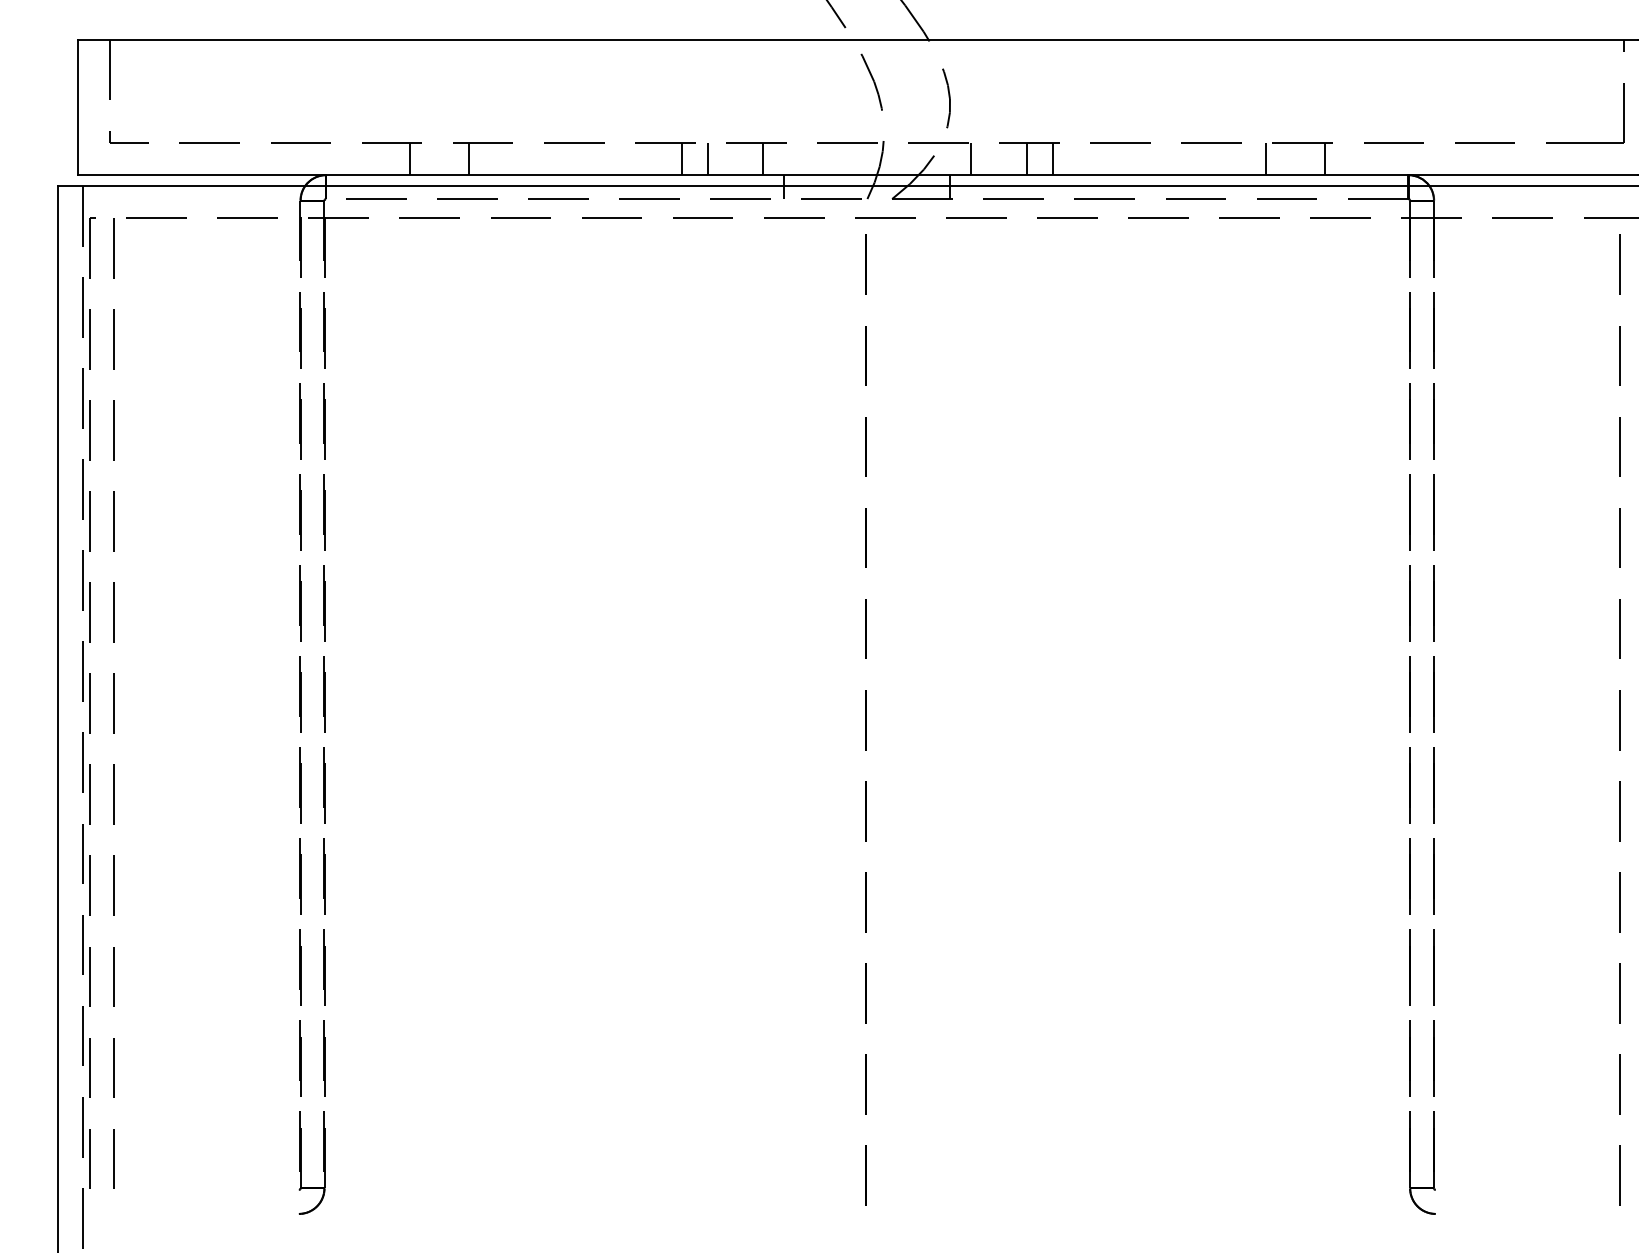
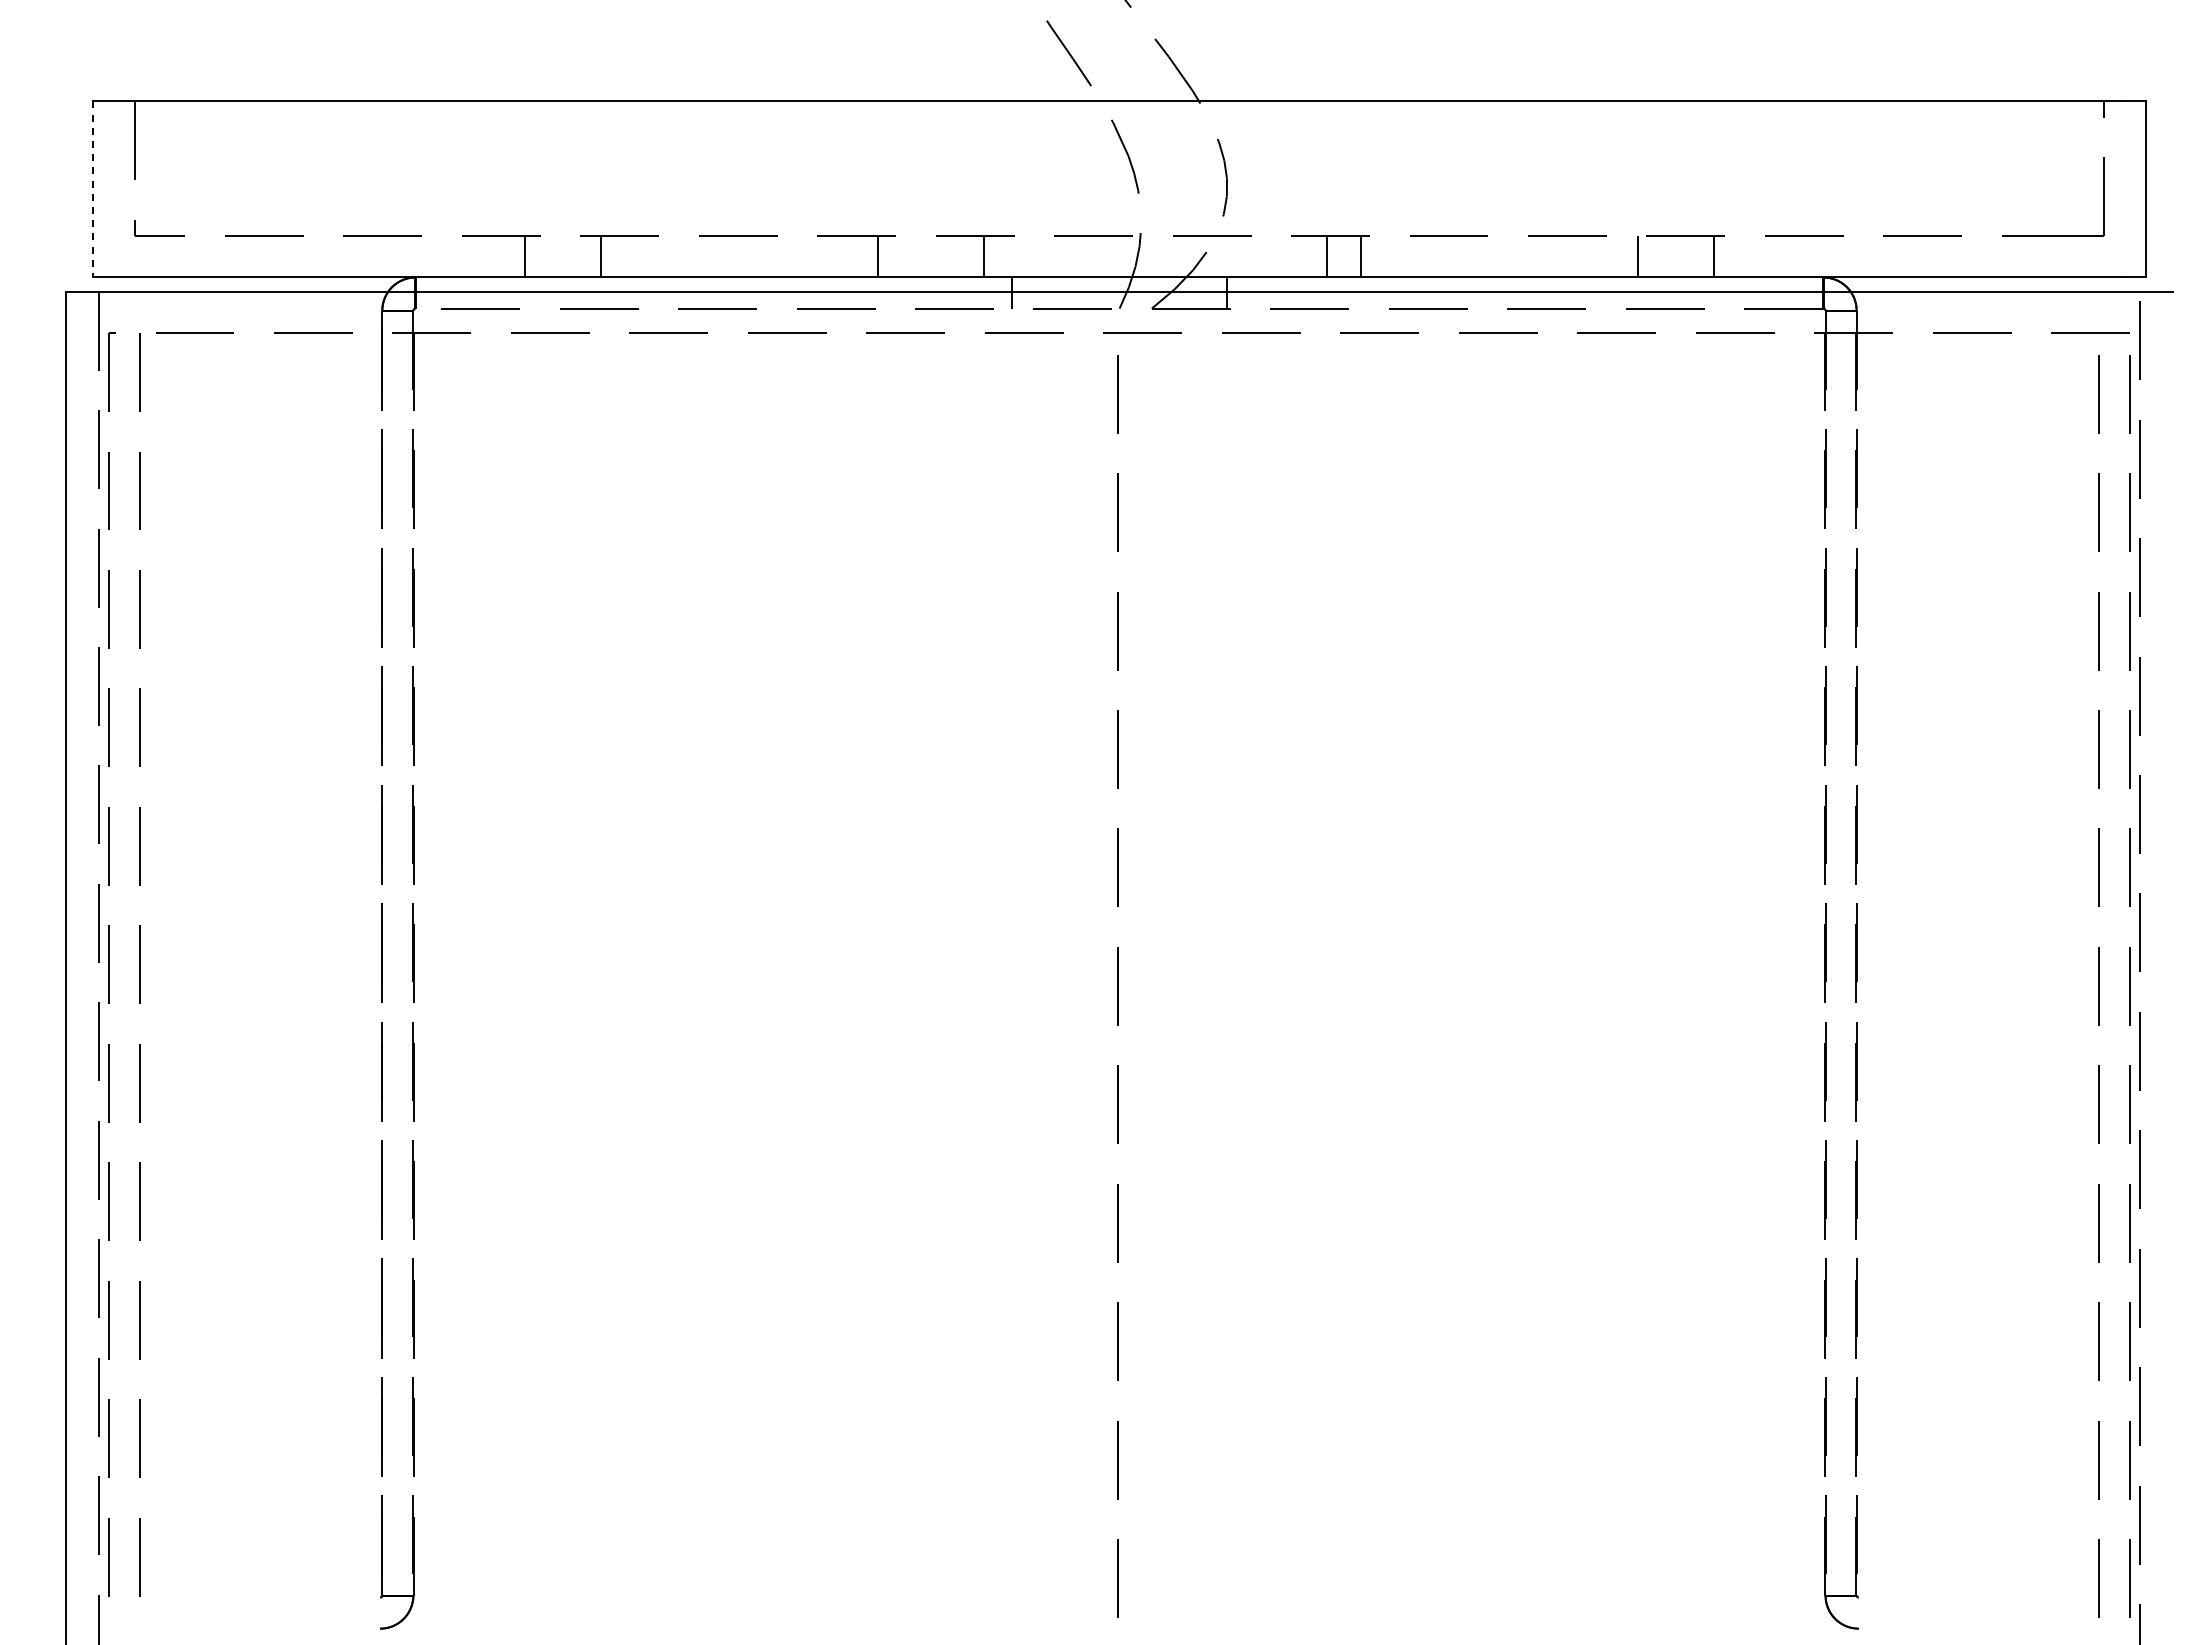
line: (78, 107) -> (93, 189), solid -> dashed
line: (708, 159) -> (912, 256), removed
line: (971, 159) -> (1254, 256), removed

